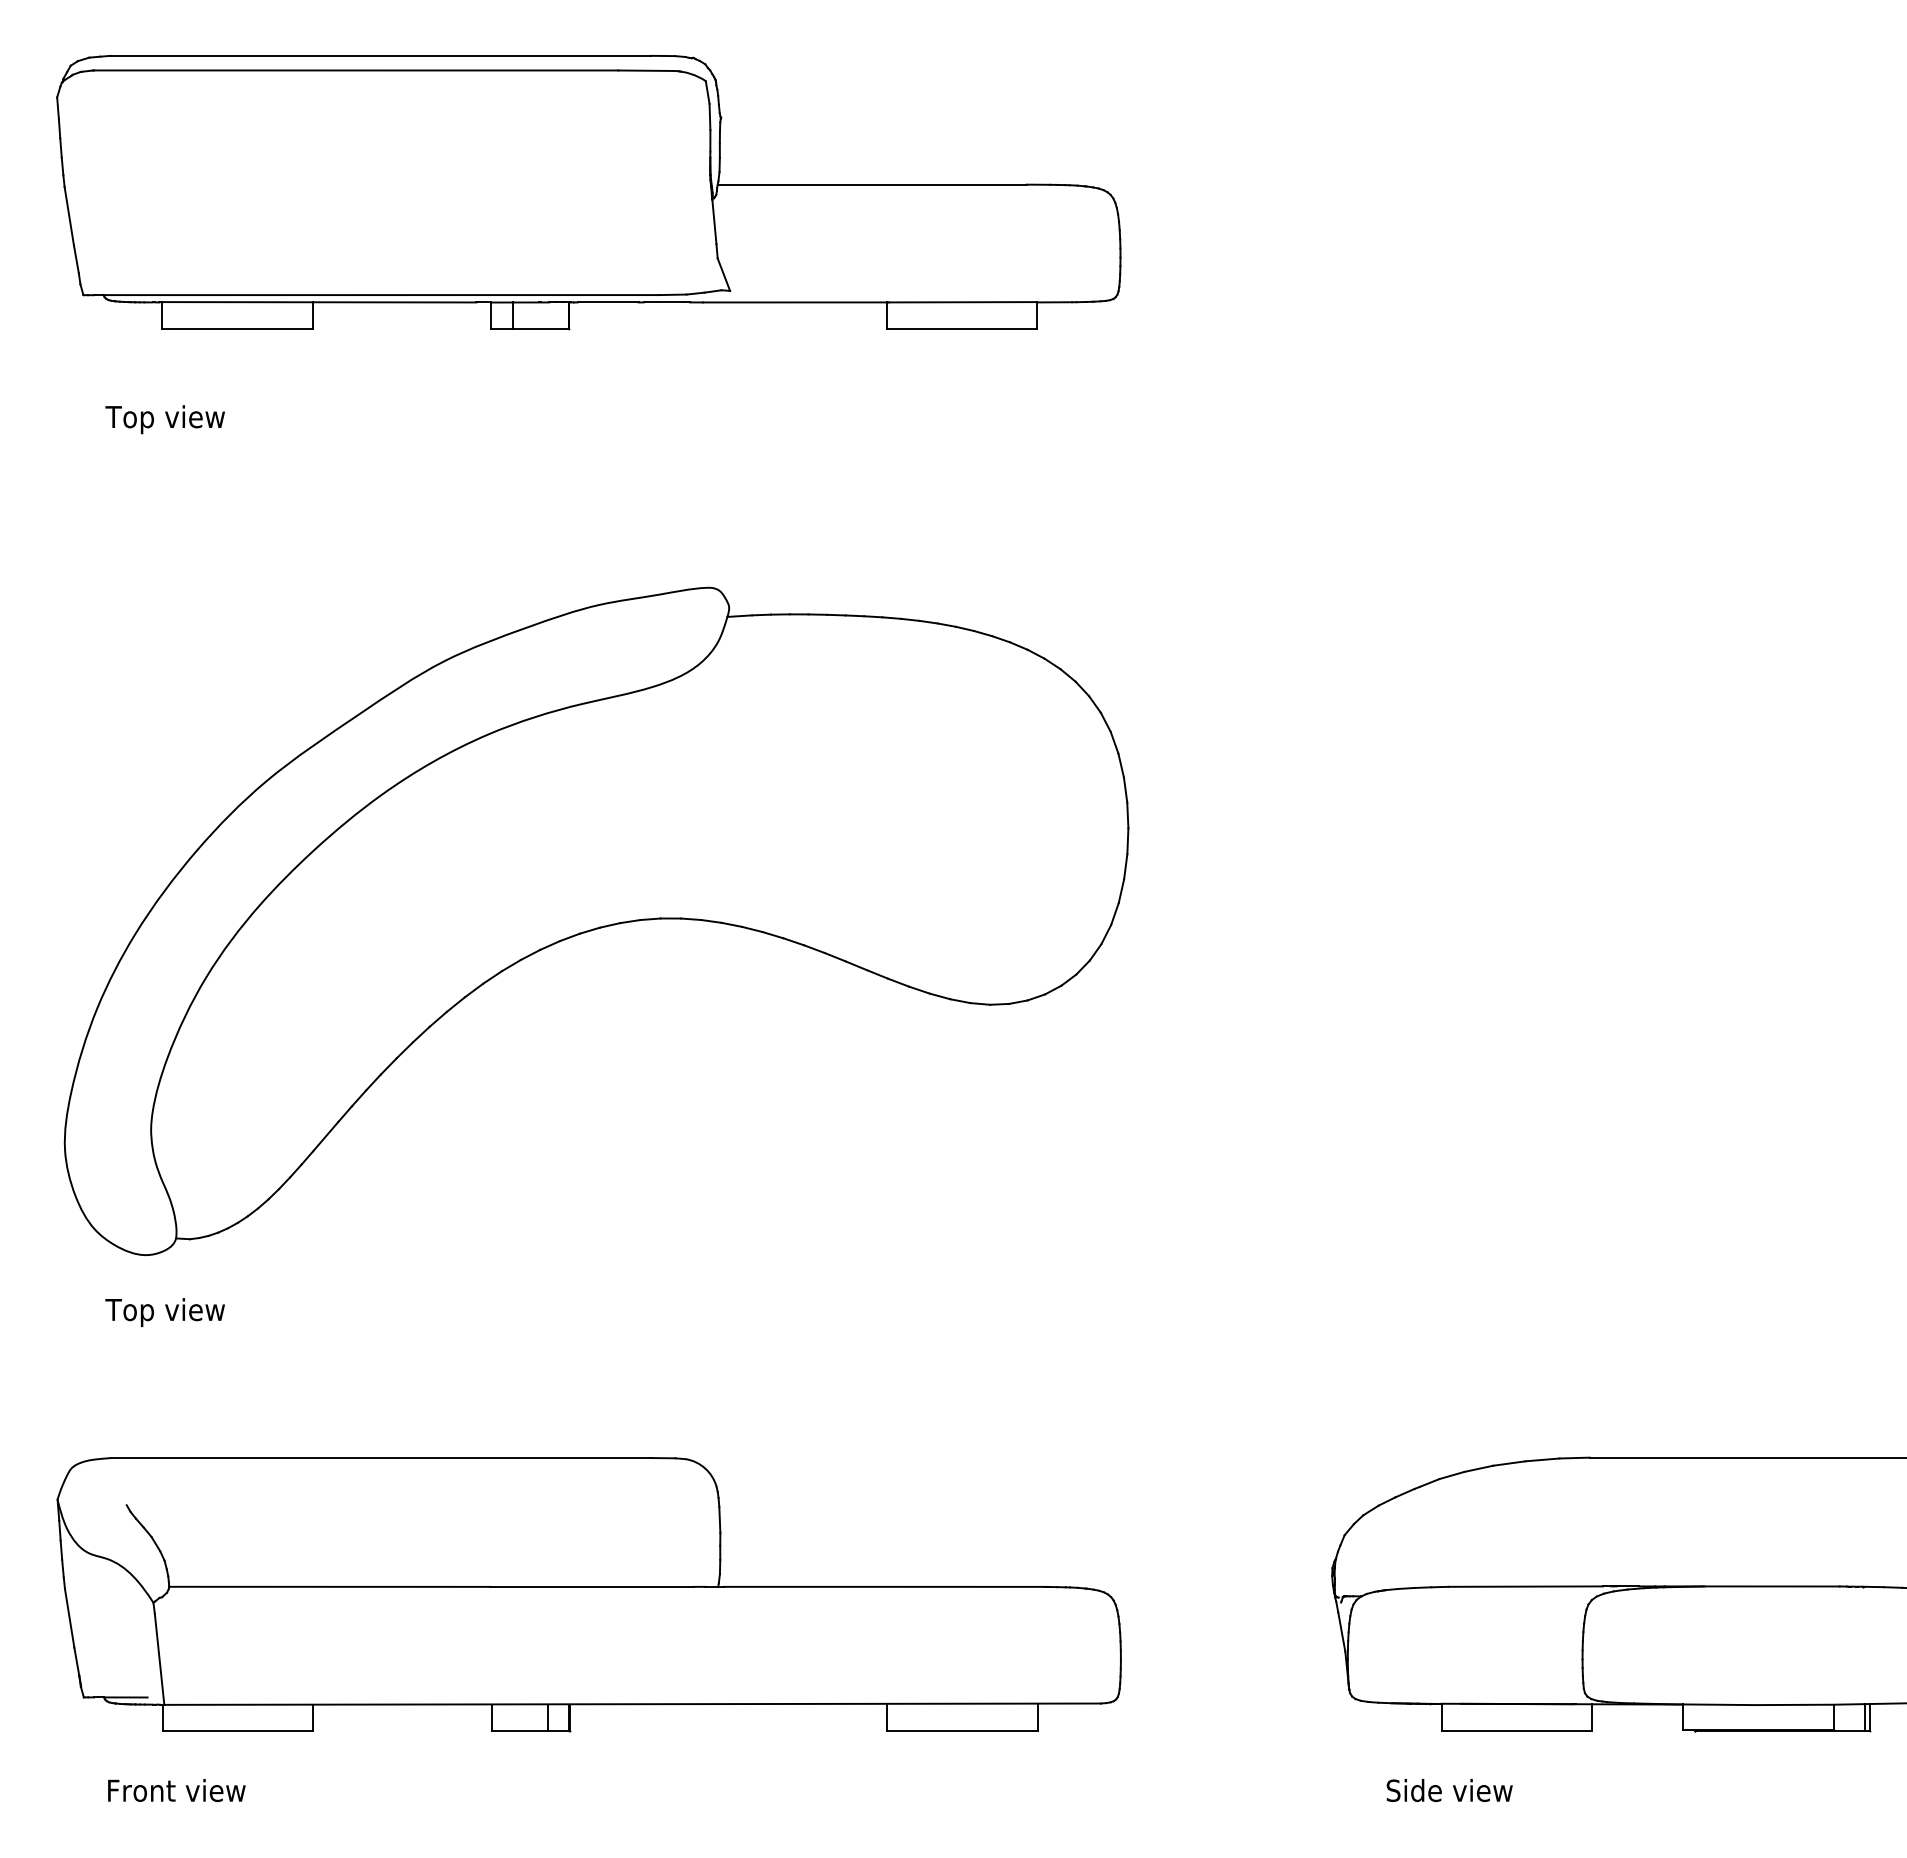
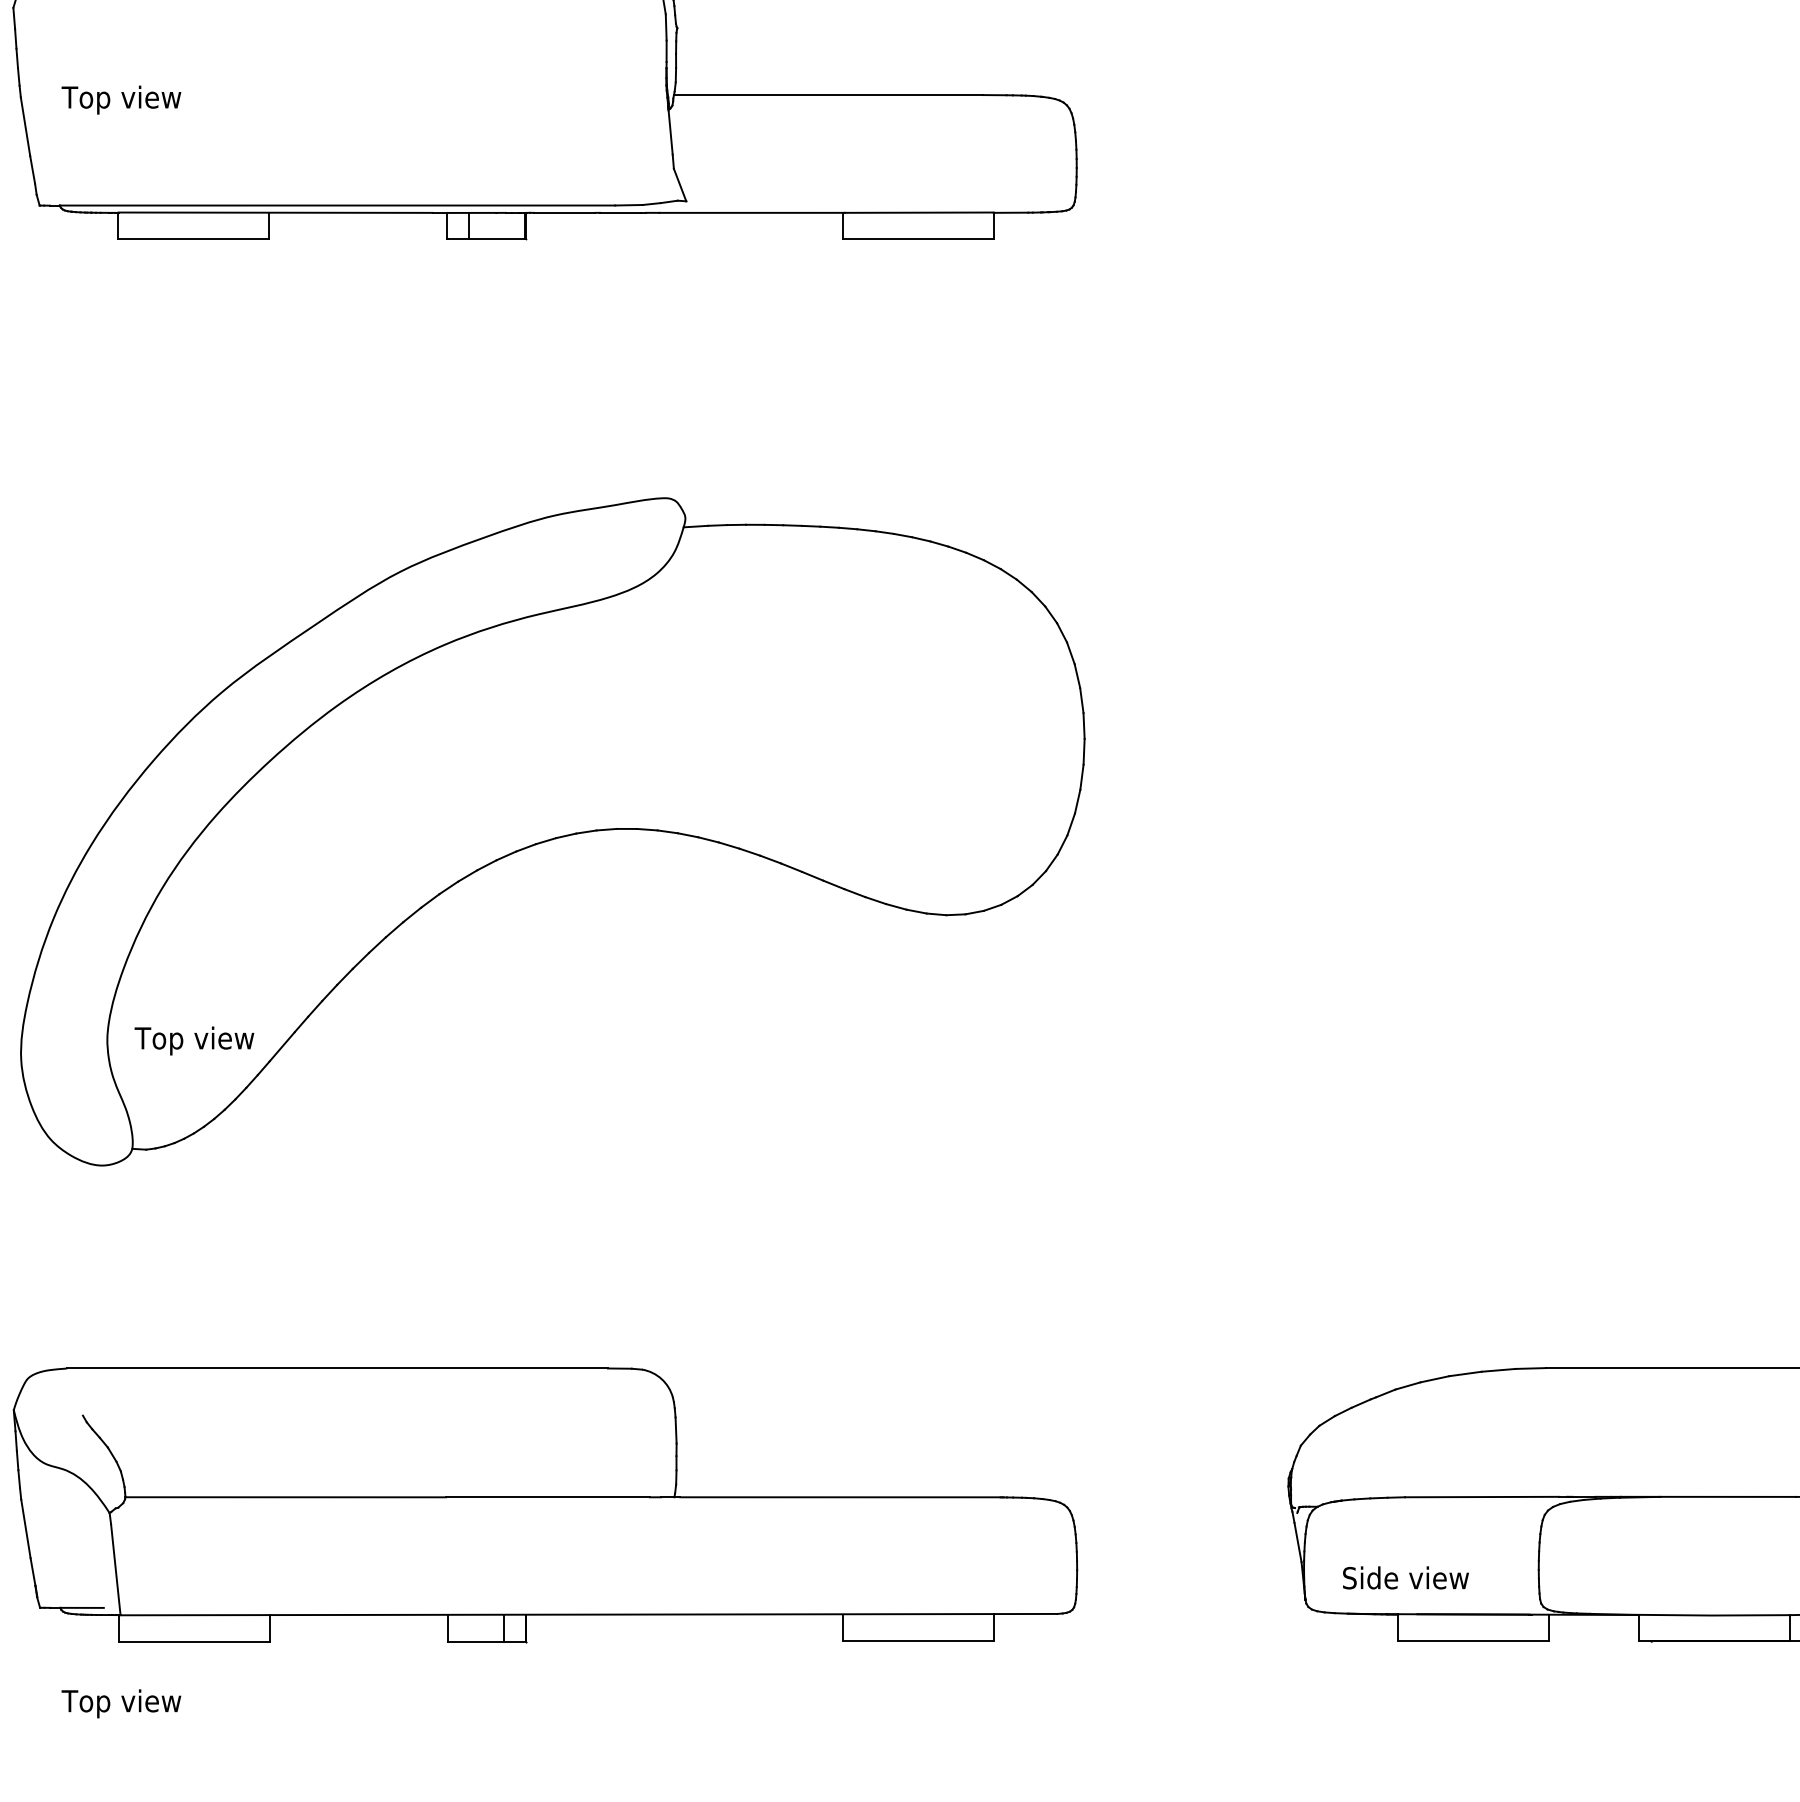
text: (164, 419) -> (120, 99), moved
text: (164, 1312) -> (193, 1040), moved
text: (1449, 1790) -> (1405, 1577), moved
text: (175, 1793) -> (131, 1703), Front view -> Top view

